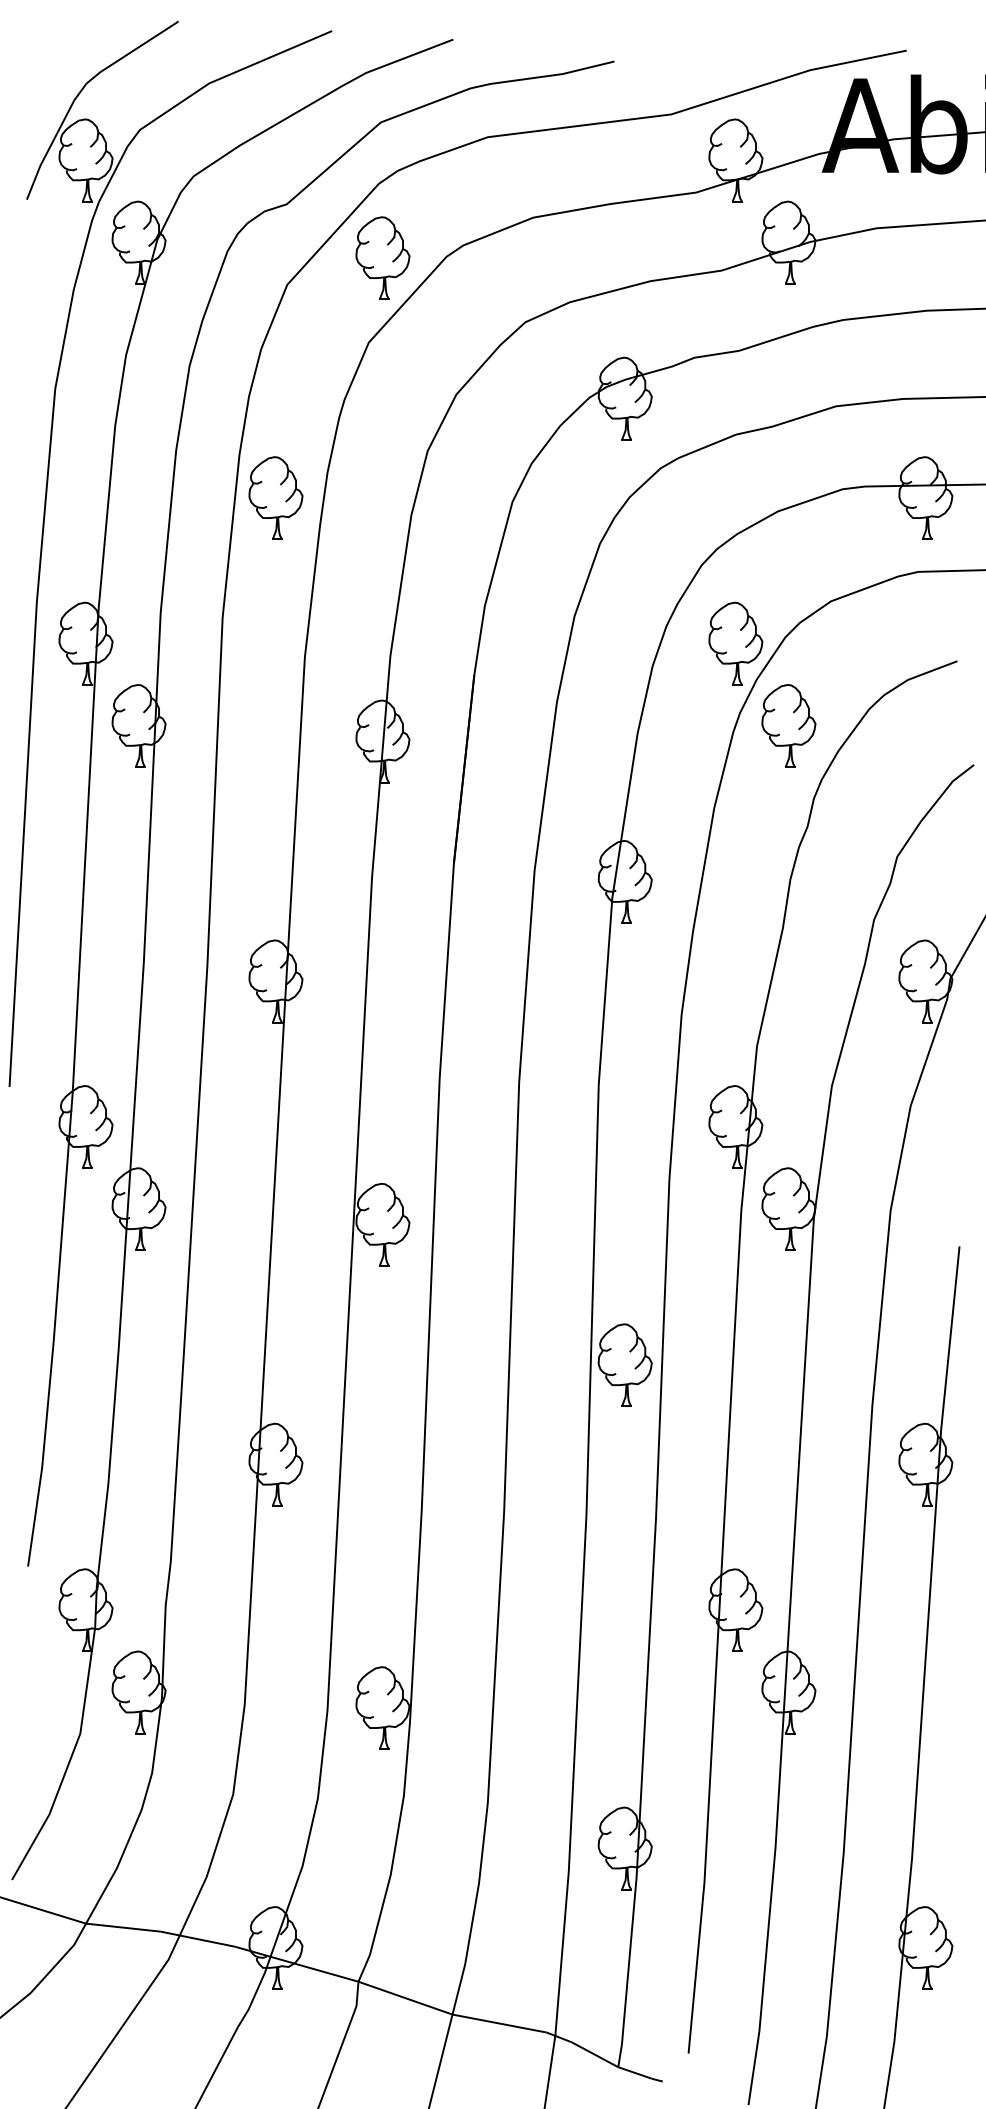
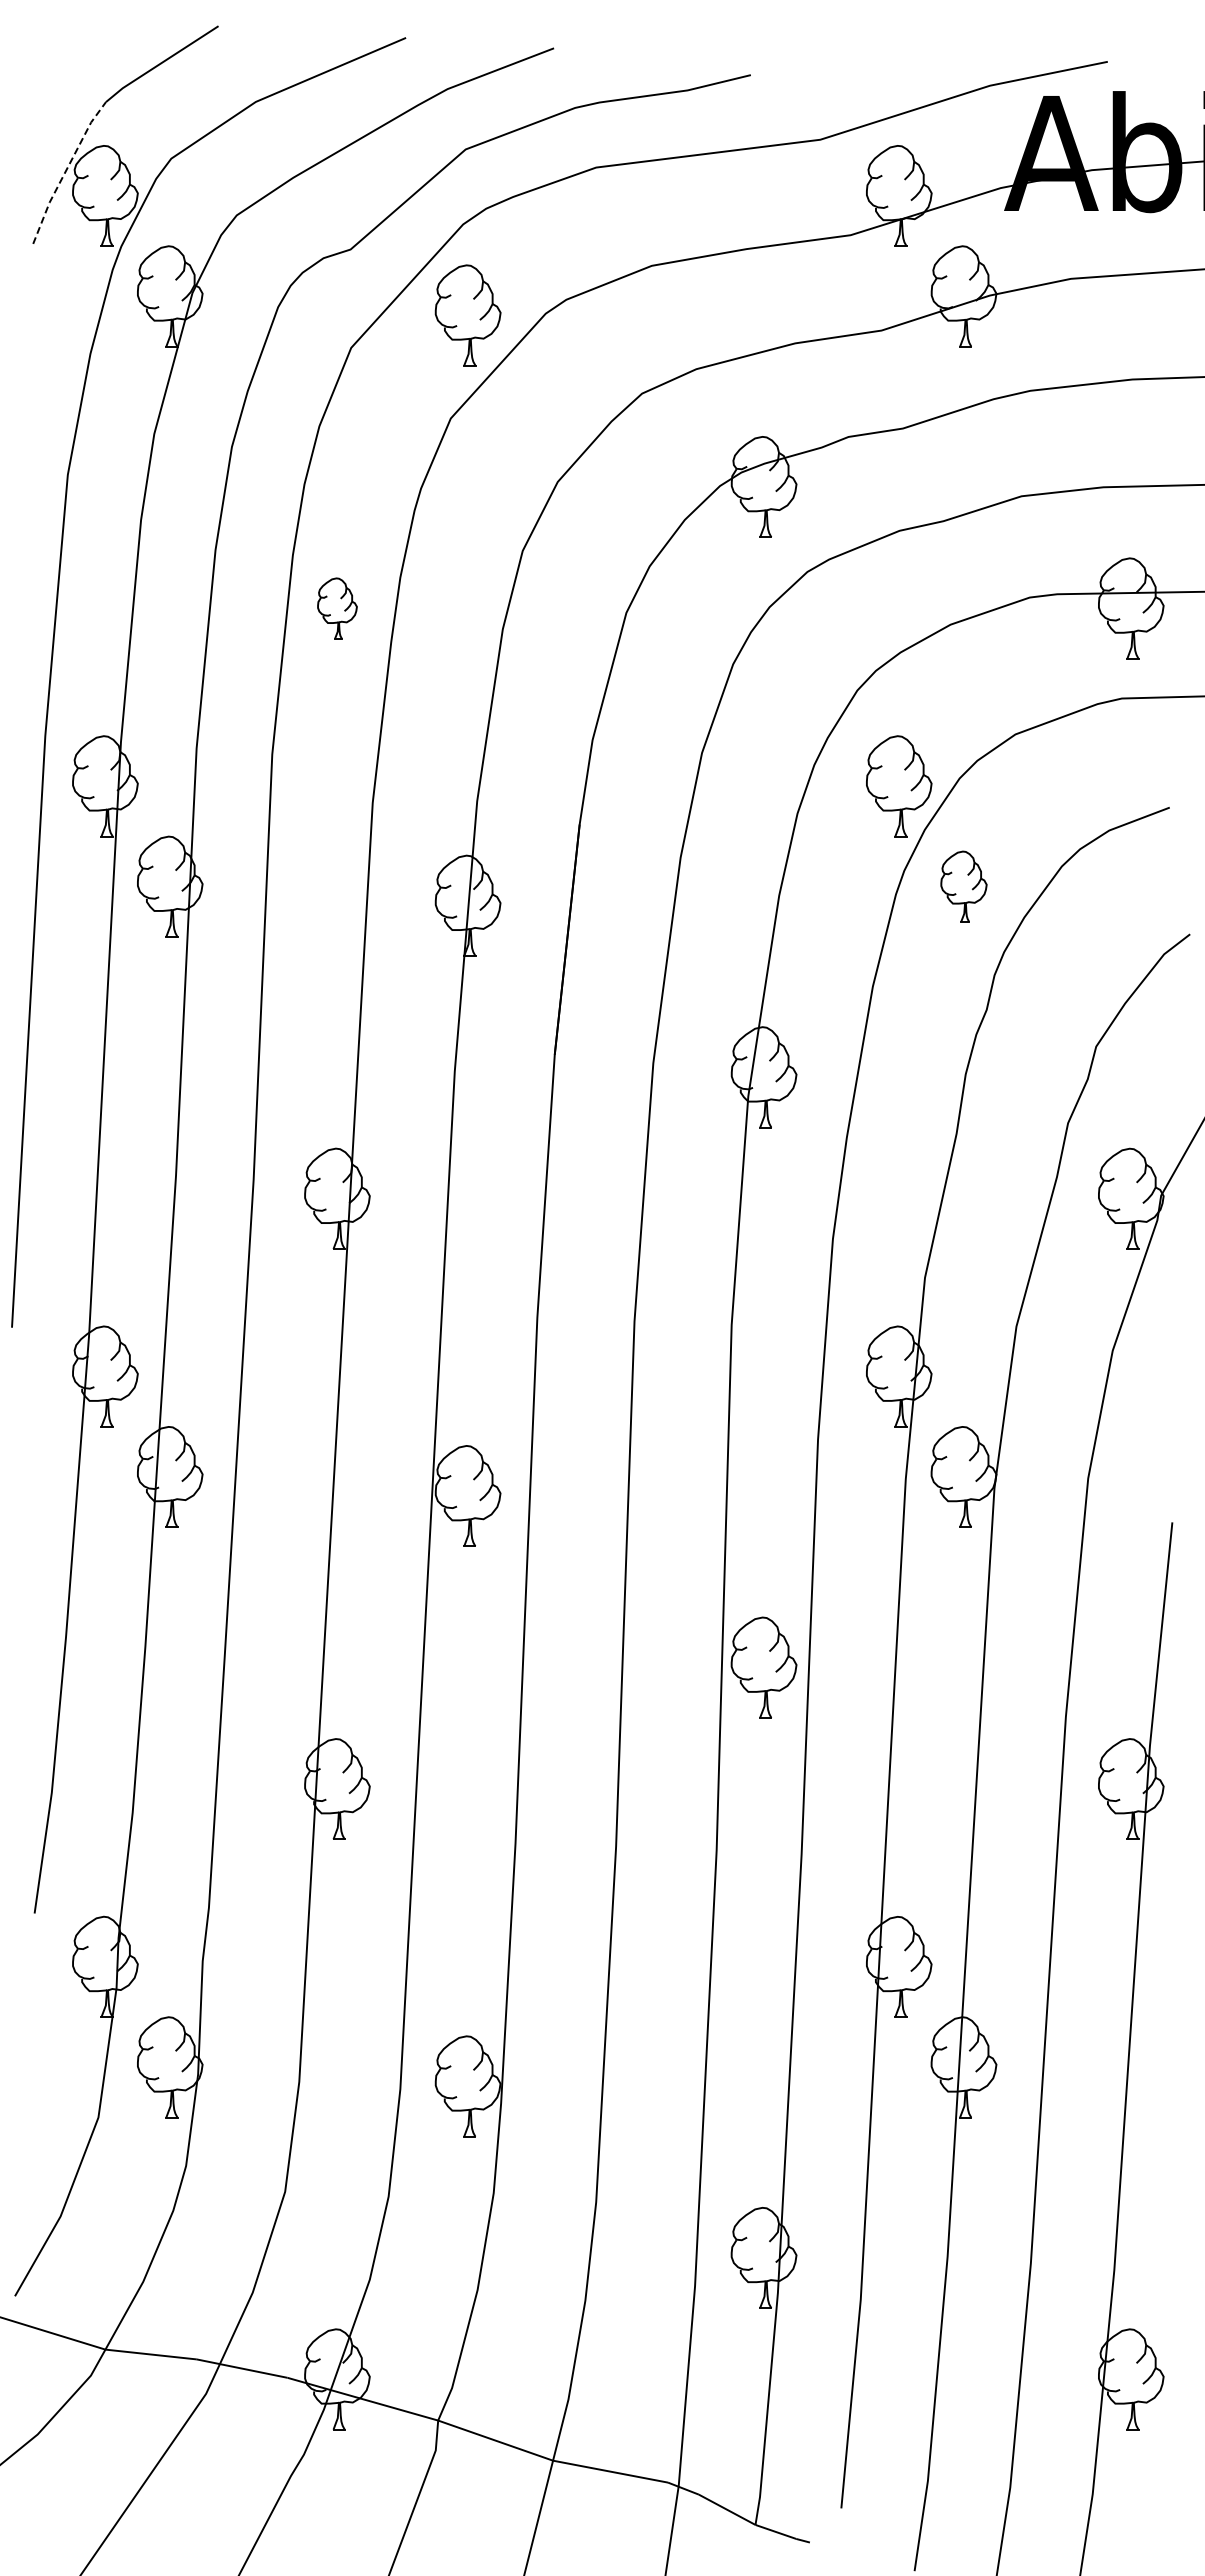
line: (54, 139) -> (66, 170), solid -> dashed
part: (276, 498) -> (337, 608), size x0.6
part: (788, 725) -> (963, 886), size x0.7

